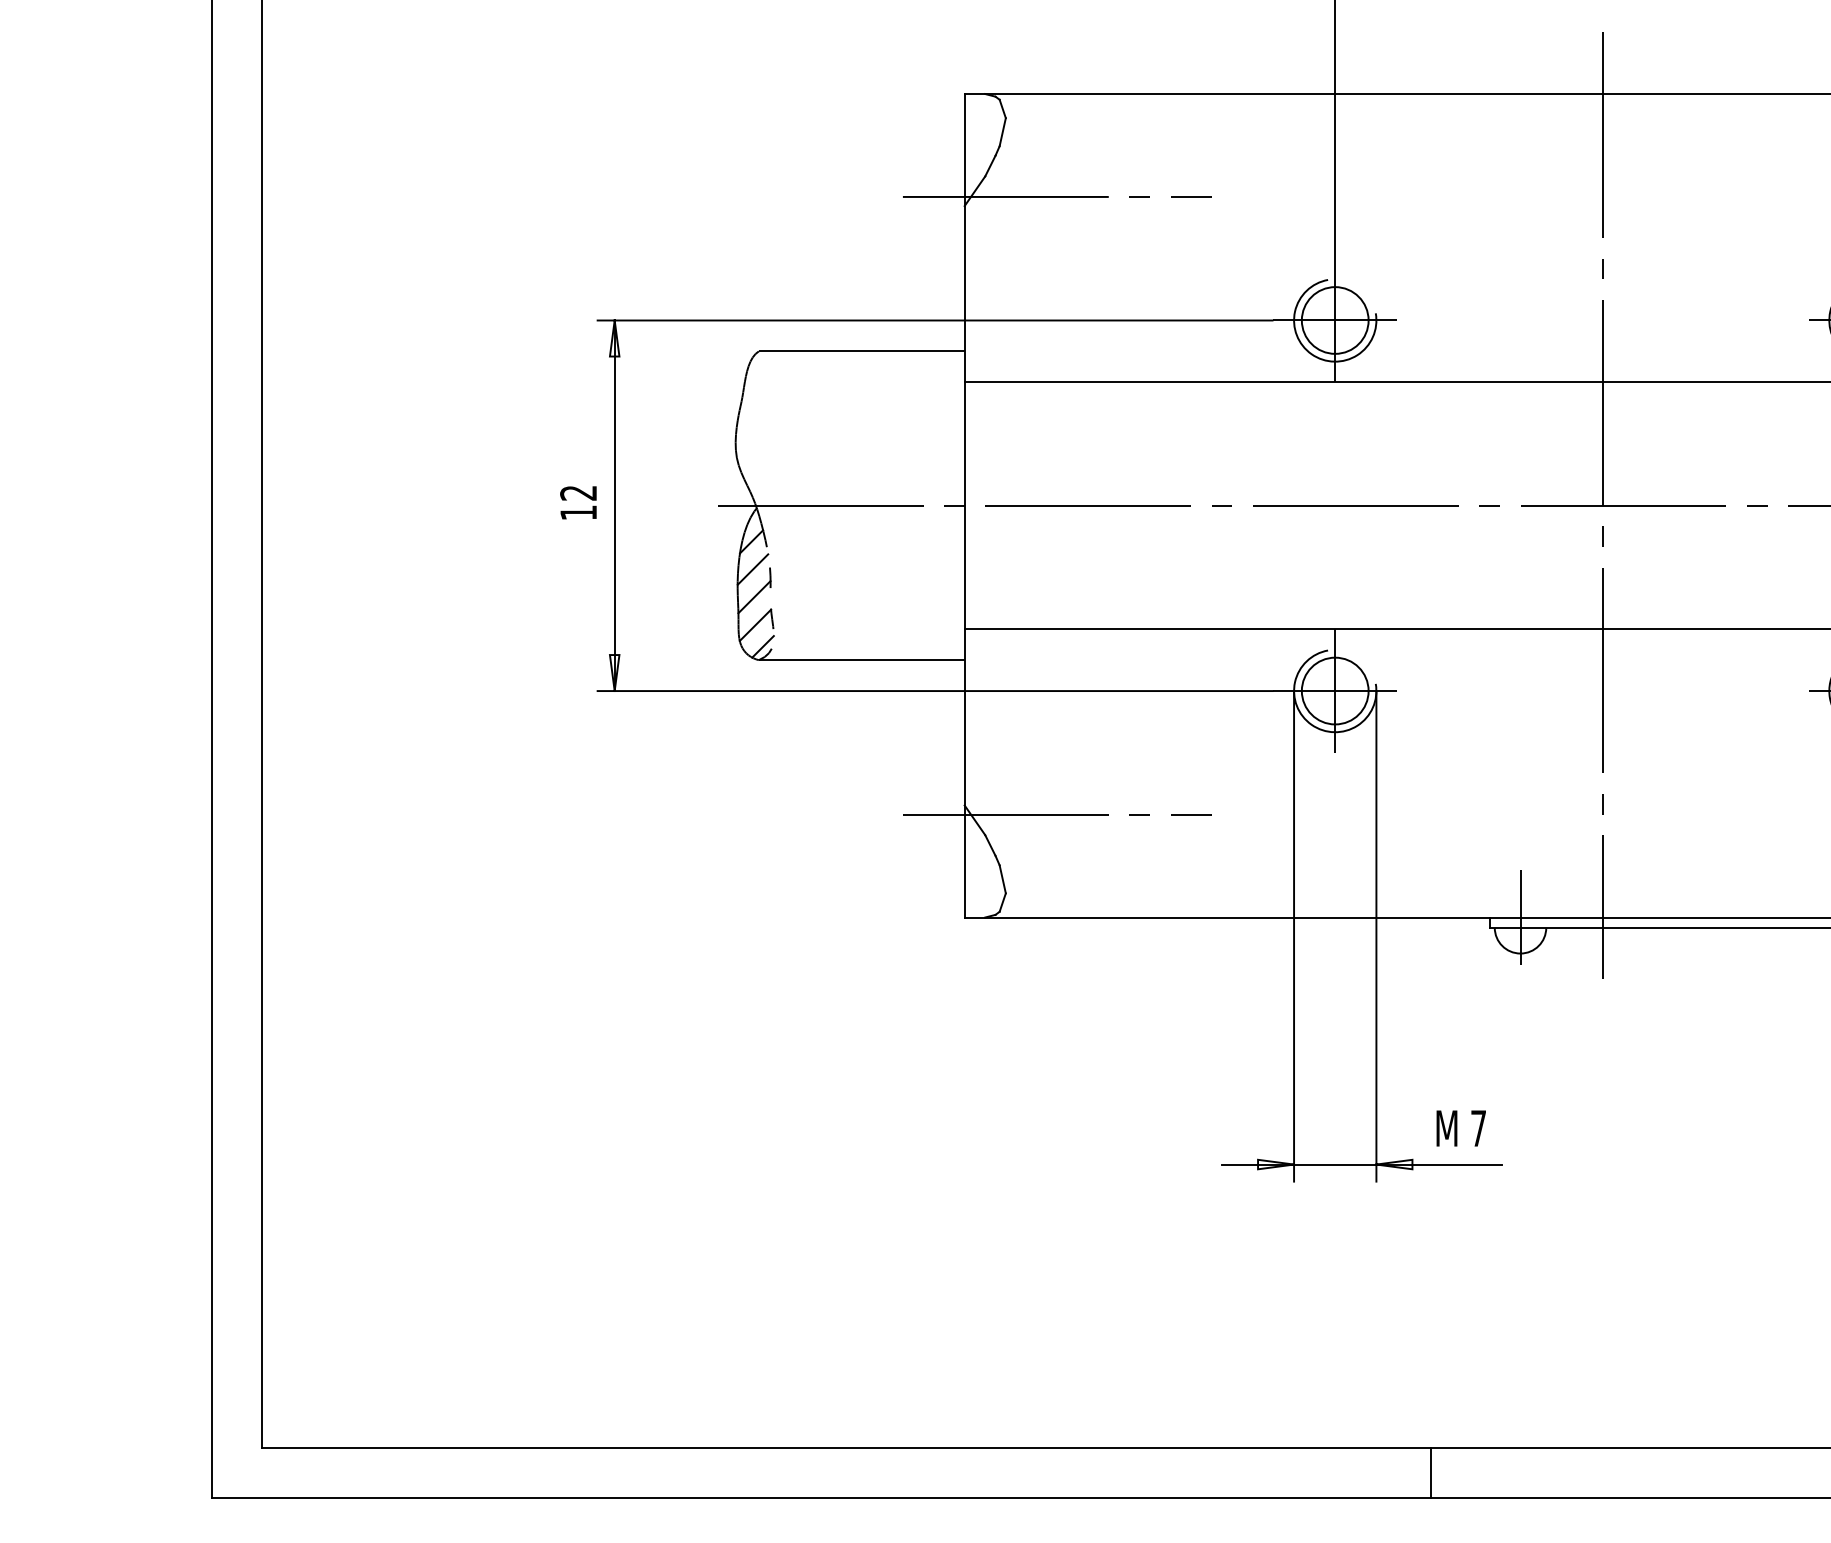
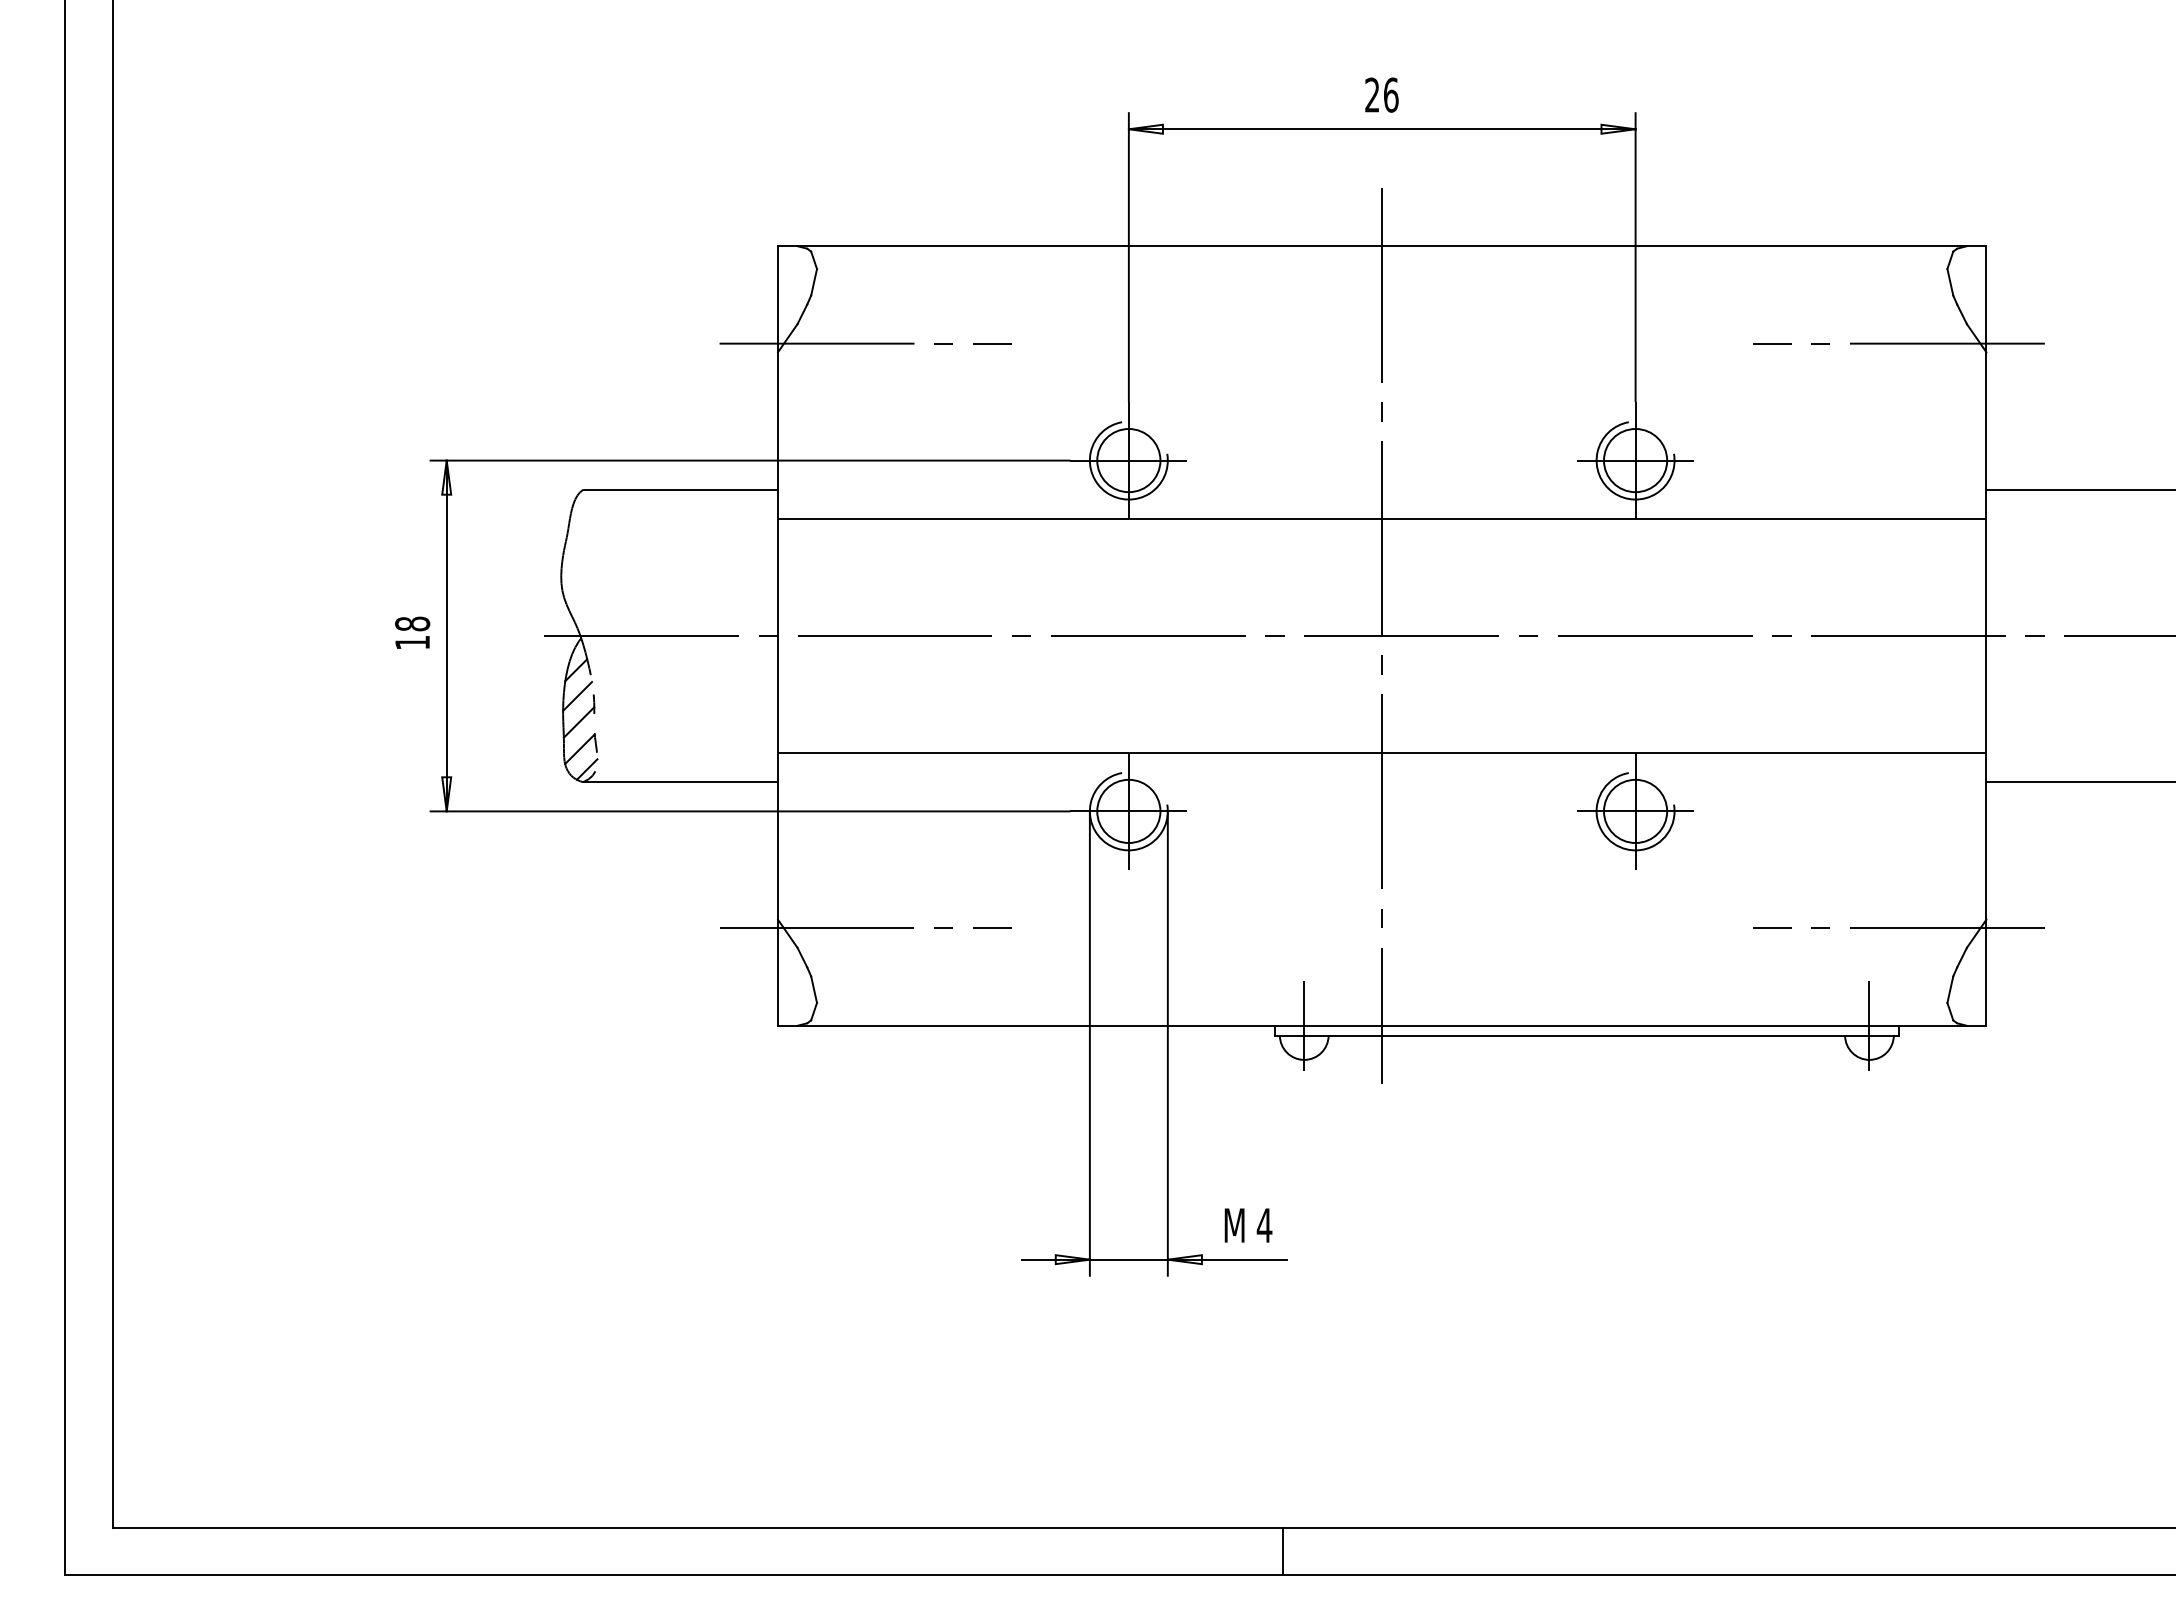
text: (578, 492) -> (412, 623), 12 -> 18
text: (1478, 1128) -> (1264, 1225), 7 -> 4
line: (1430, 1472) -> (1283, 1551), moved

